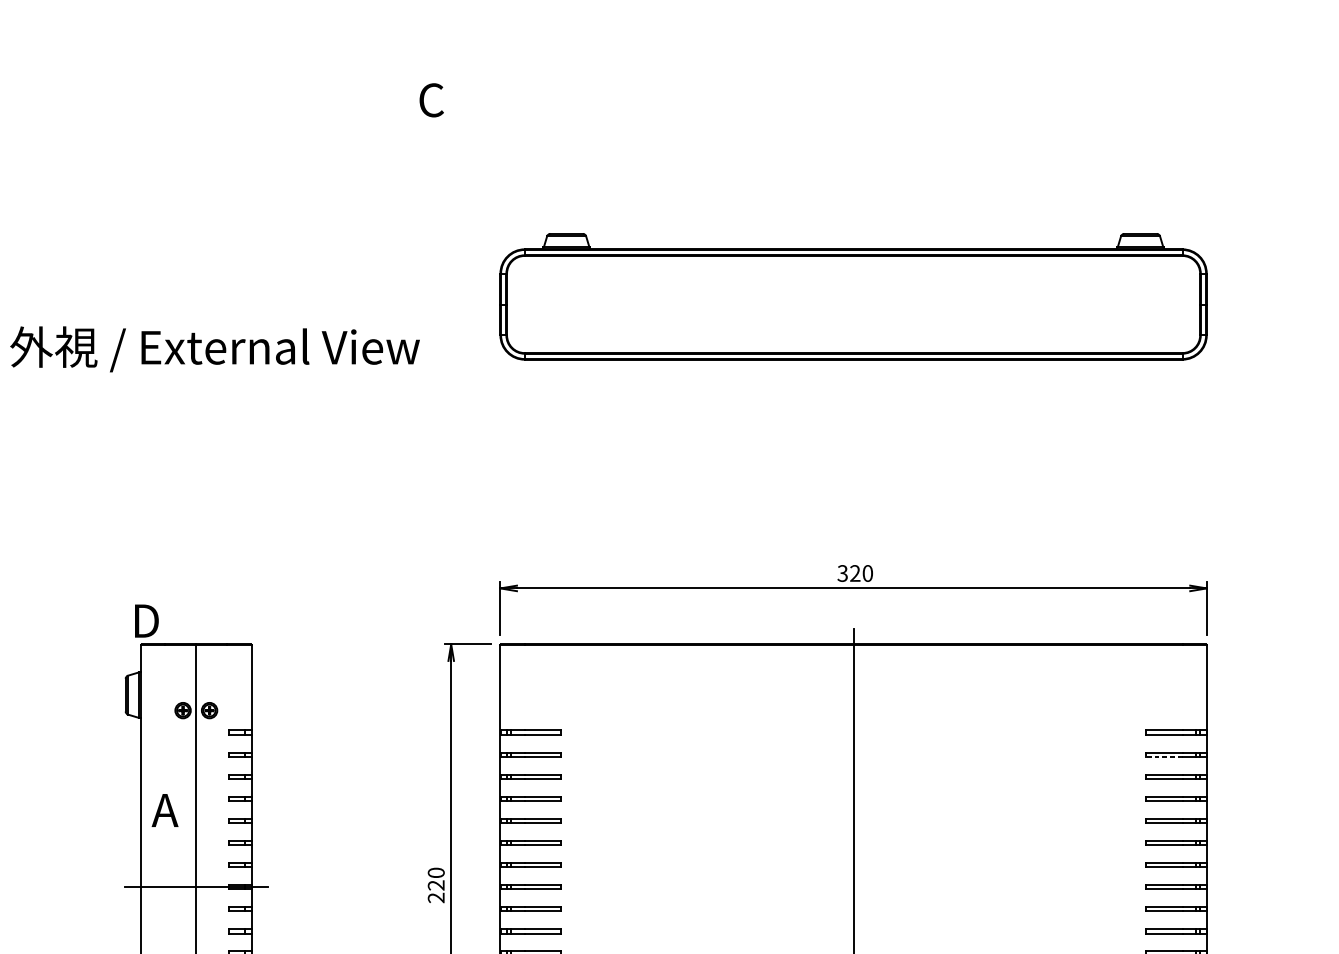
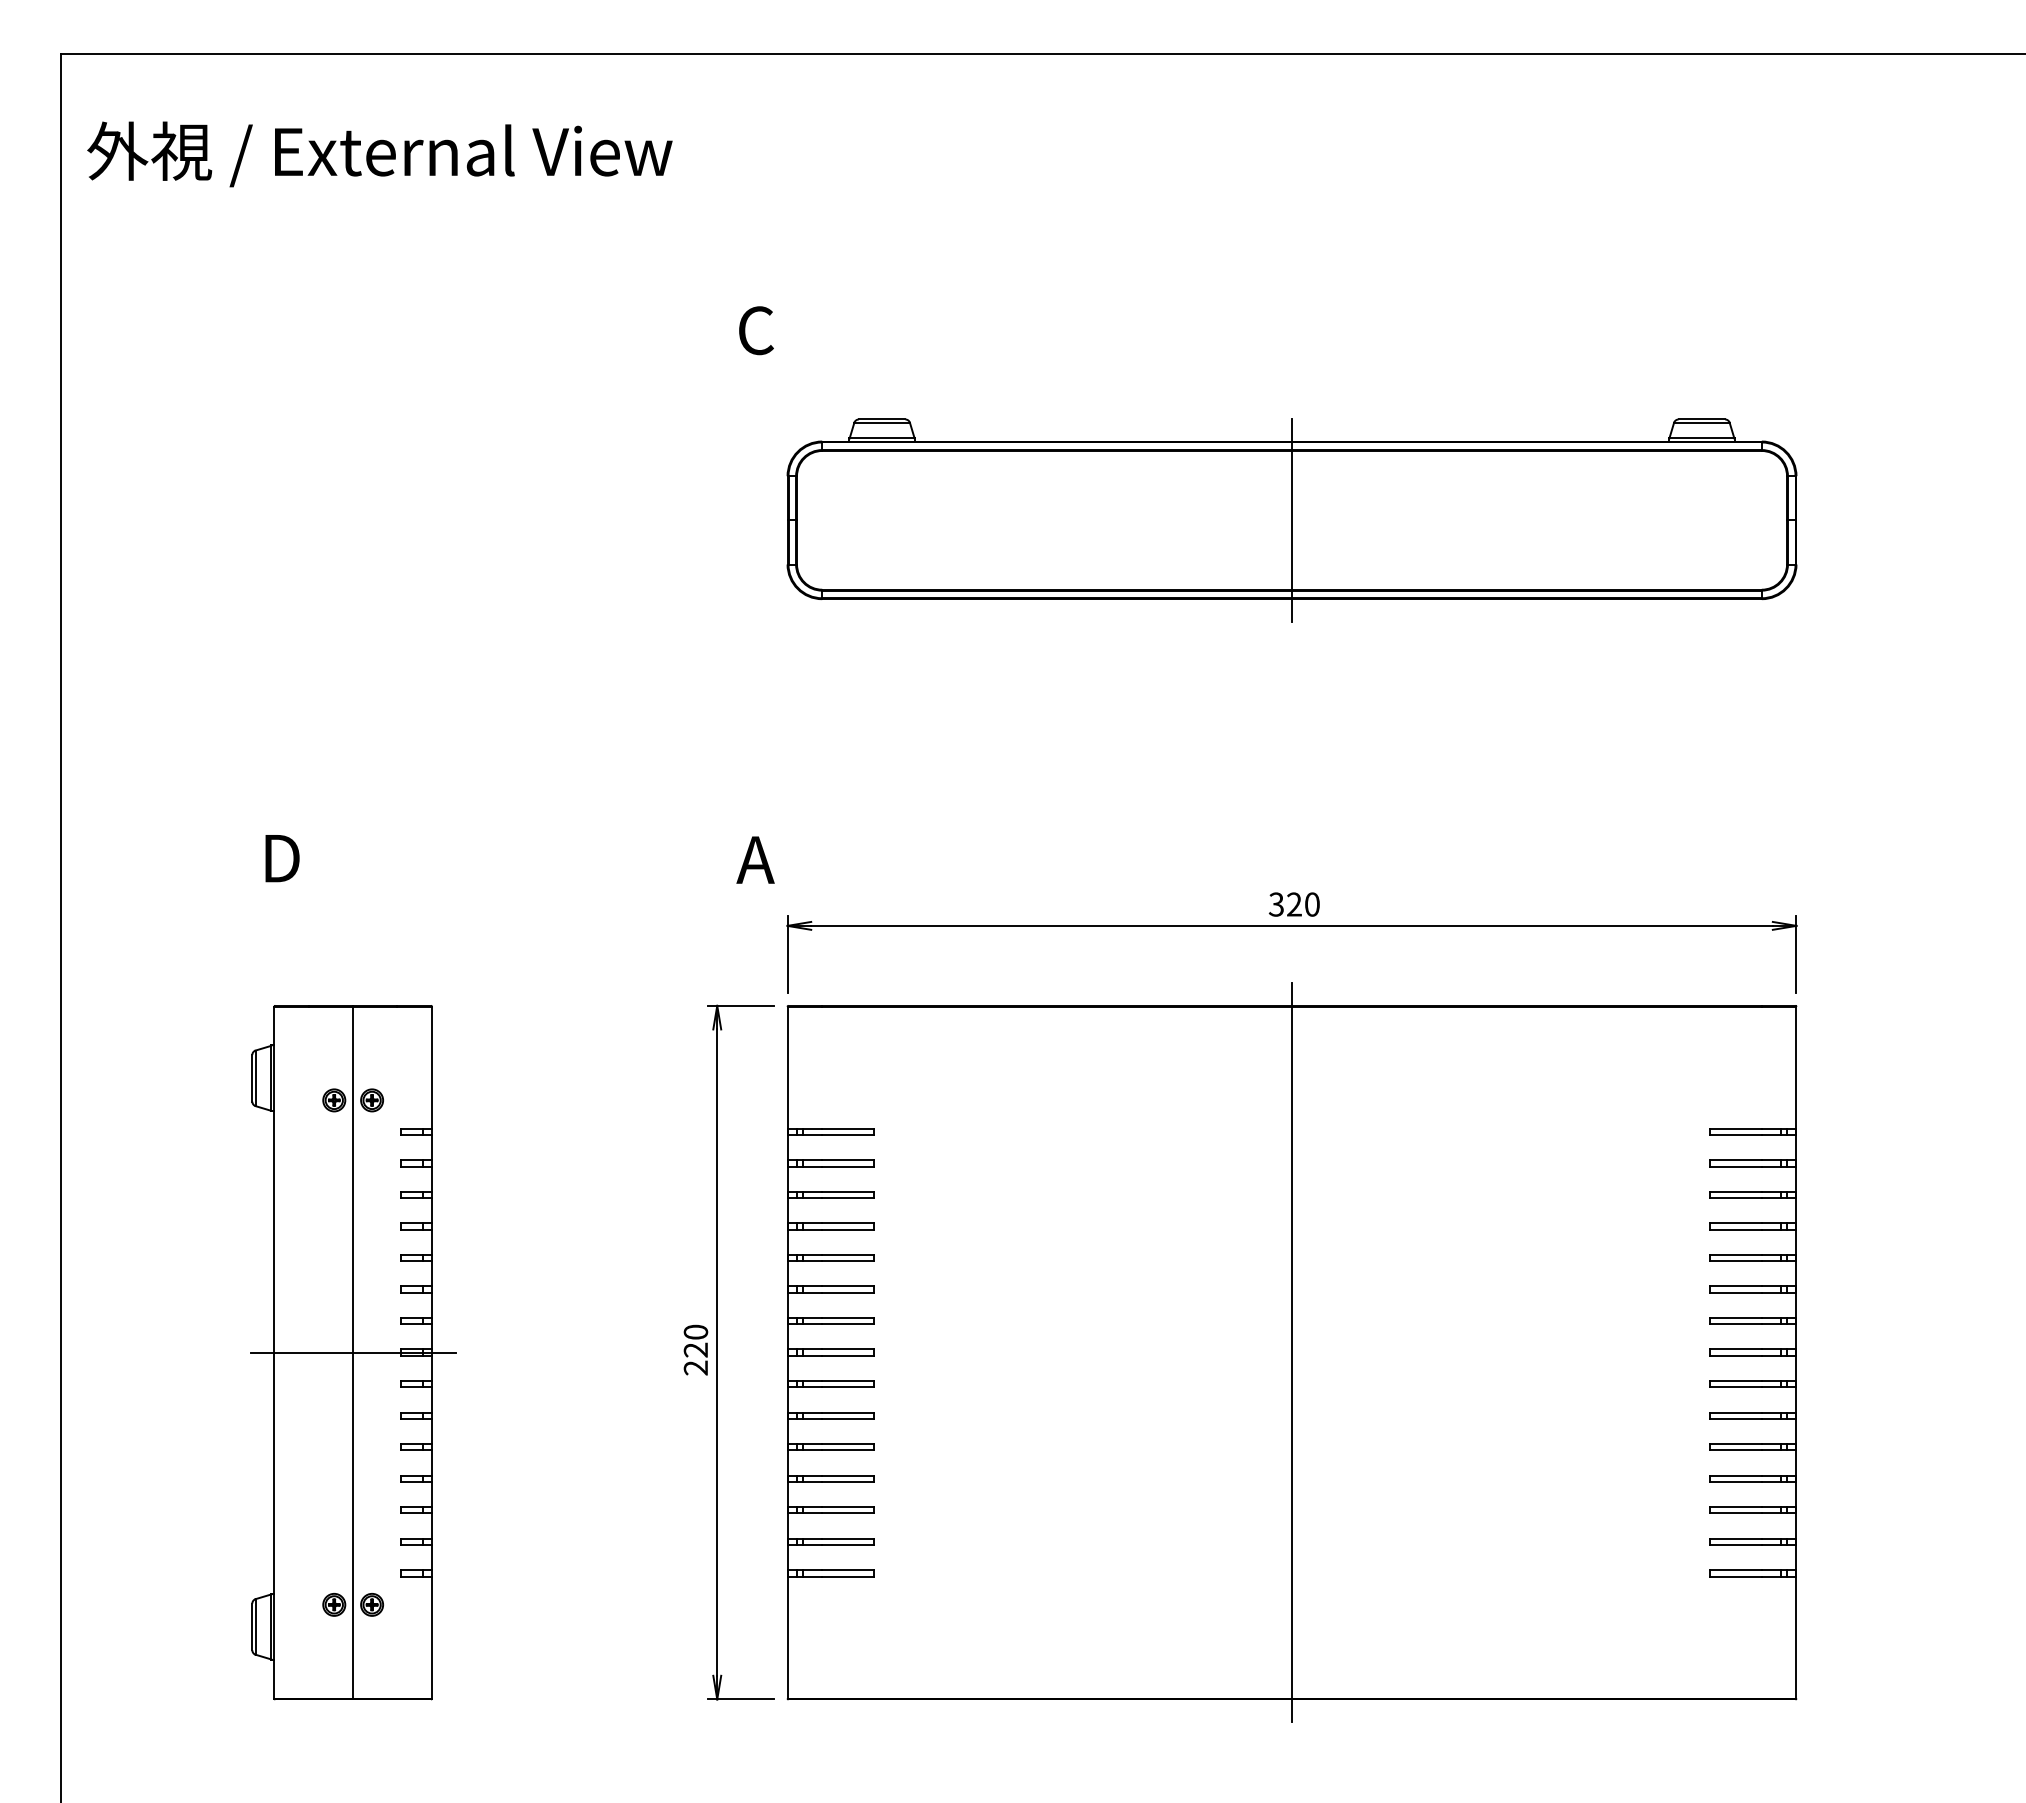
text: (431, 100) -> (756, 330), moved
line: (853, 303) -> (1292, 519), added
text: (214, 349) -> (379, 154), moved
text: (146, 621) -> (282, 858), moved
line: (1164, 756) -> (1735, 1166), dashed -> solid
text: (165, 810) -> (755, 859), moved

